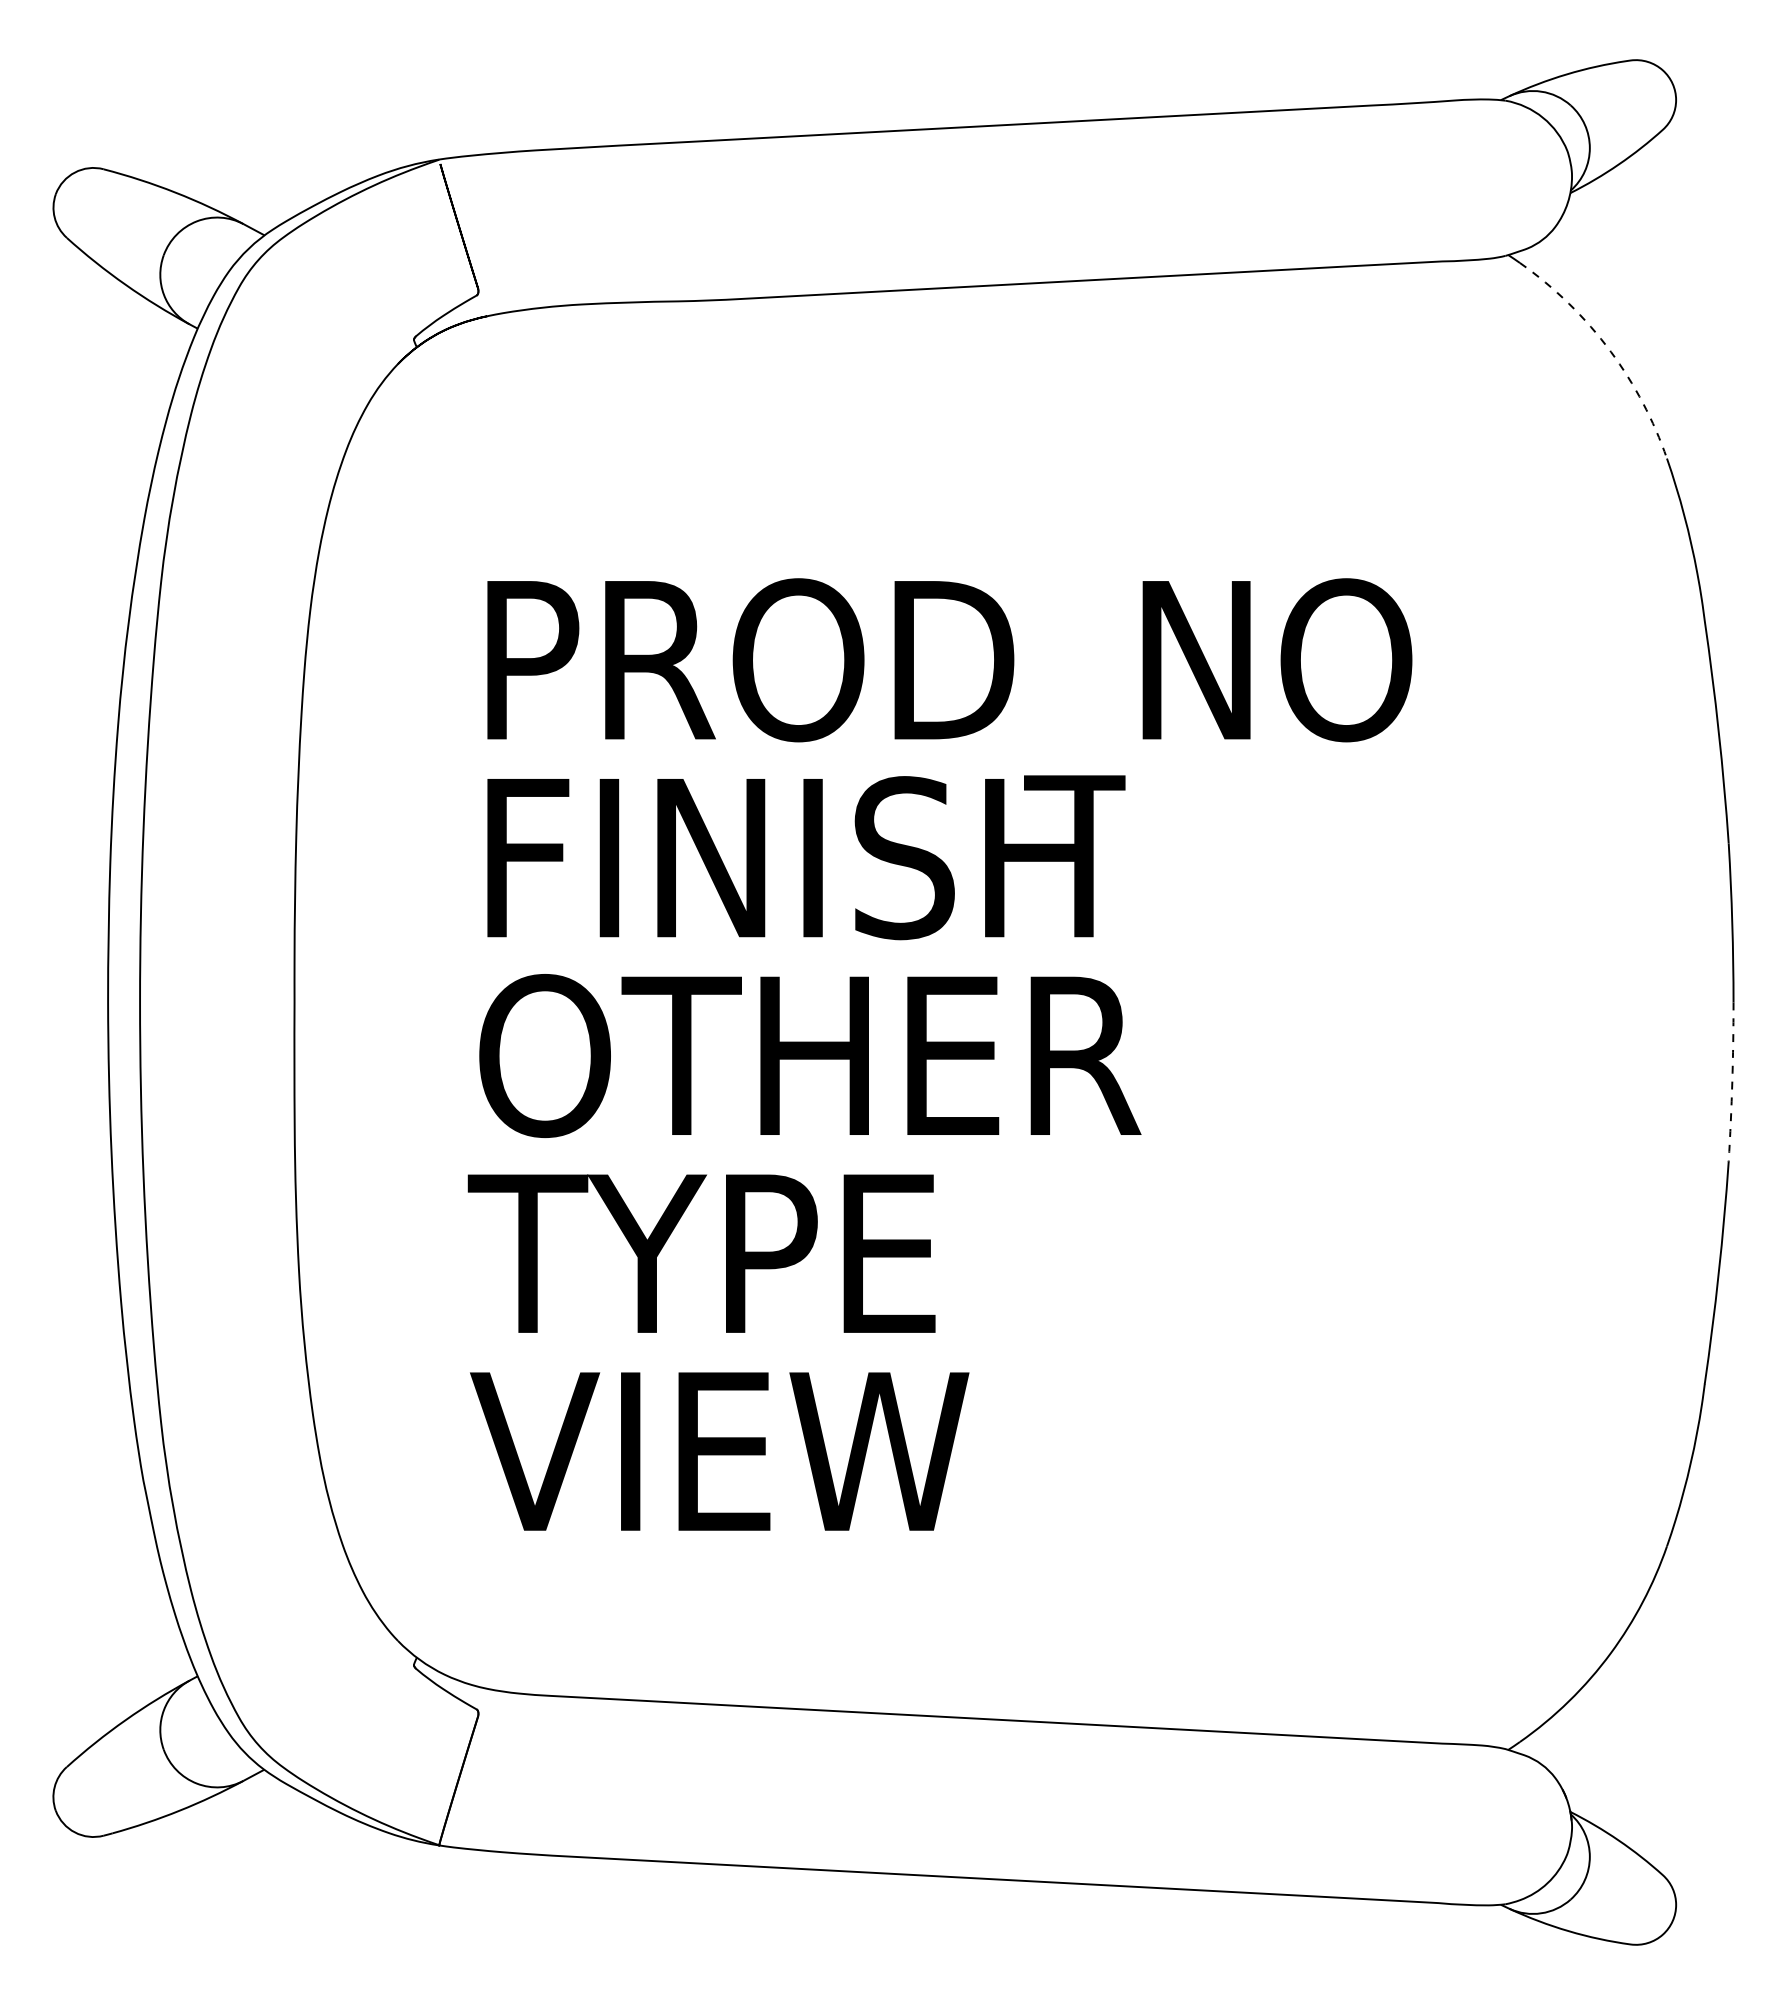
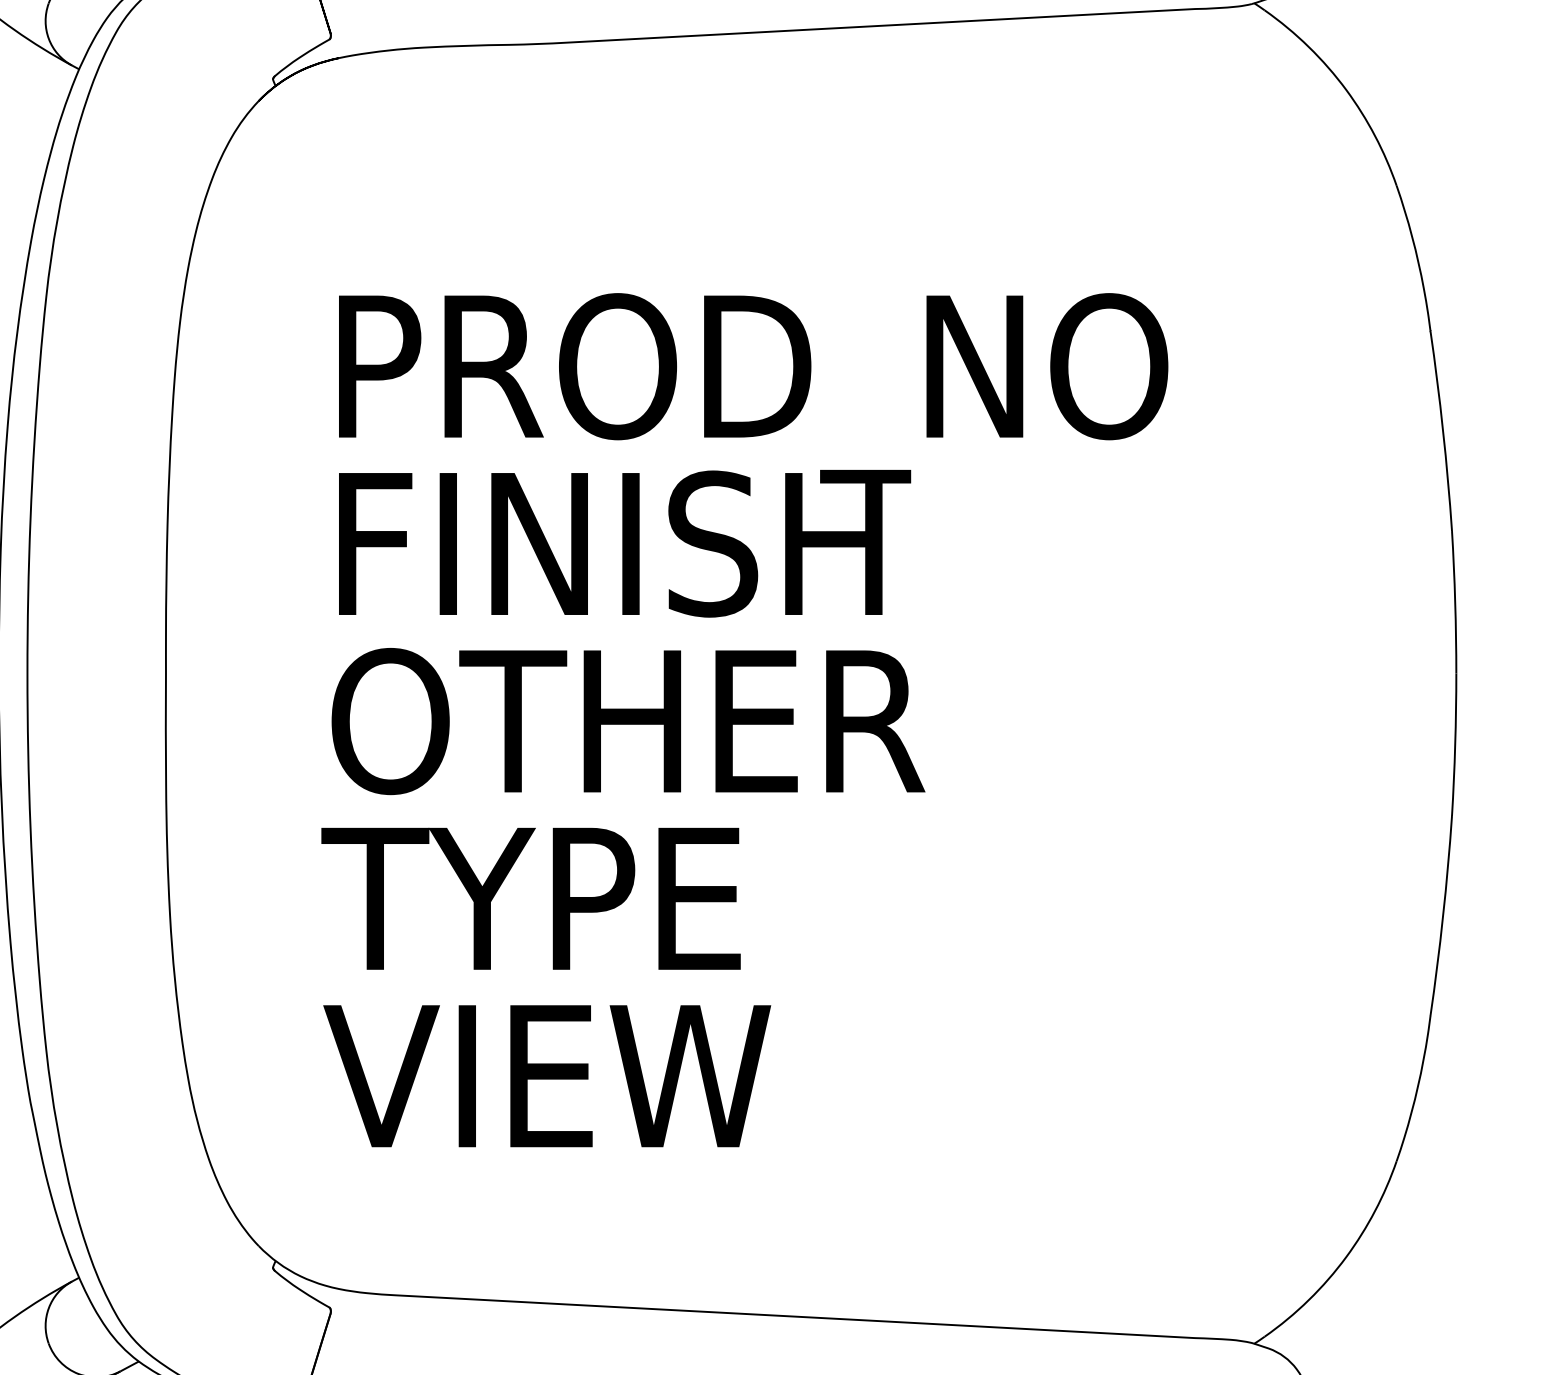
line: (1610, 351) -> (1345, 89), dashed -> solid
line: (1732, 1081) -> (1455, 744), dashed -> solid

